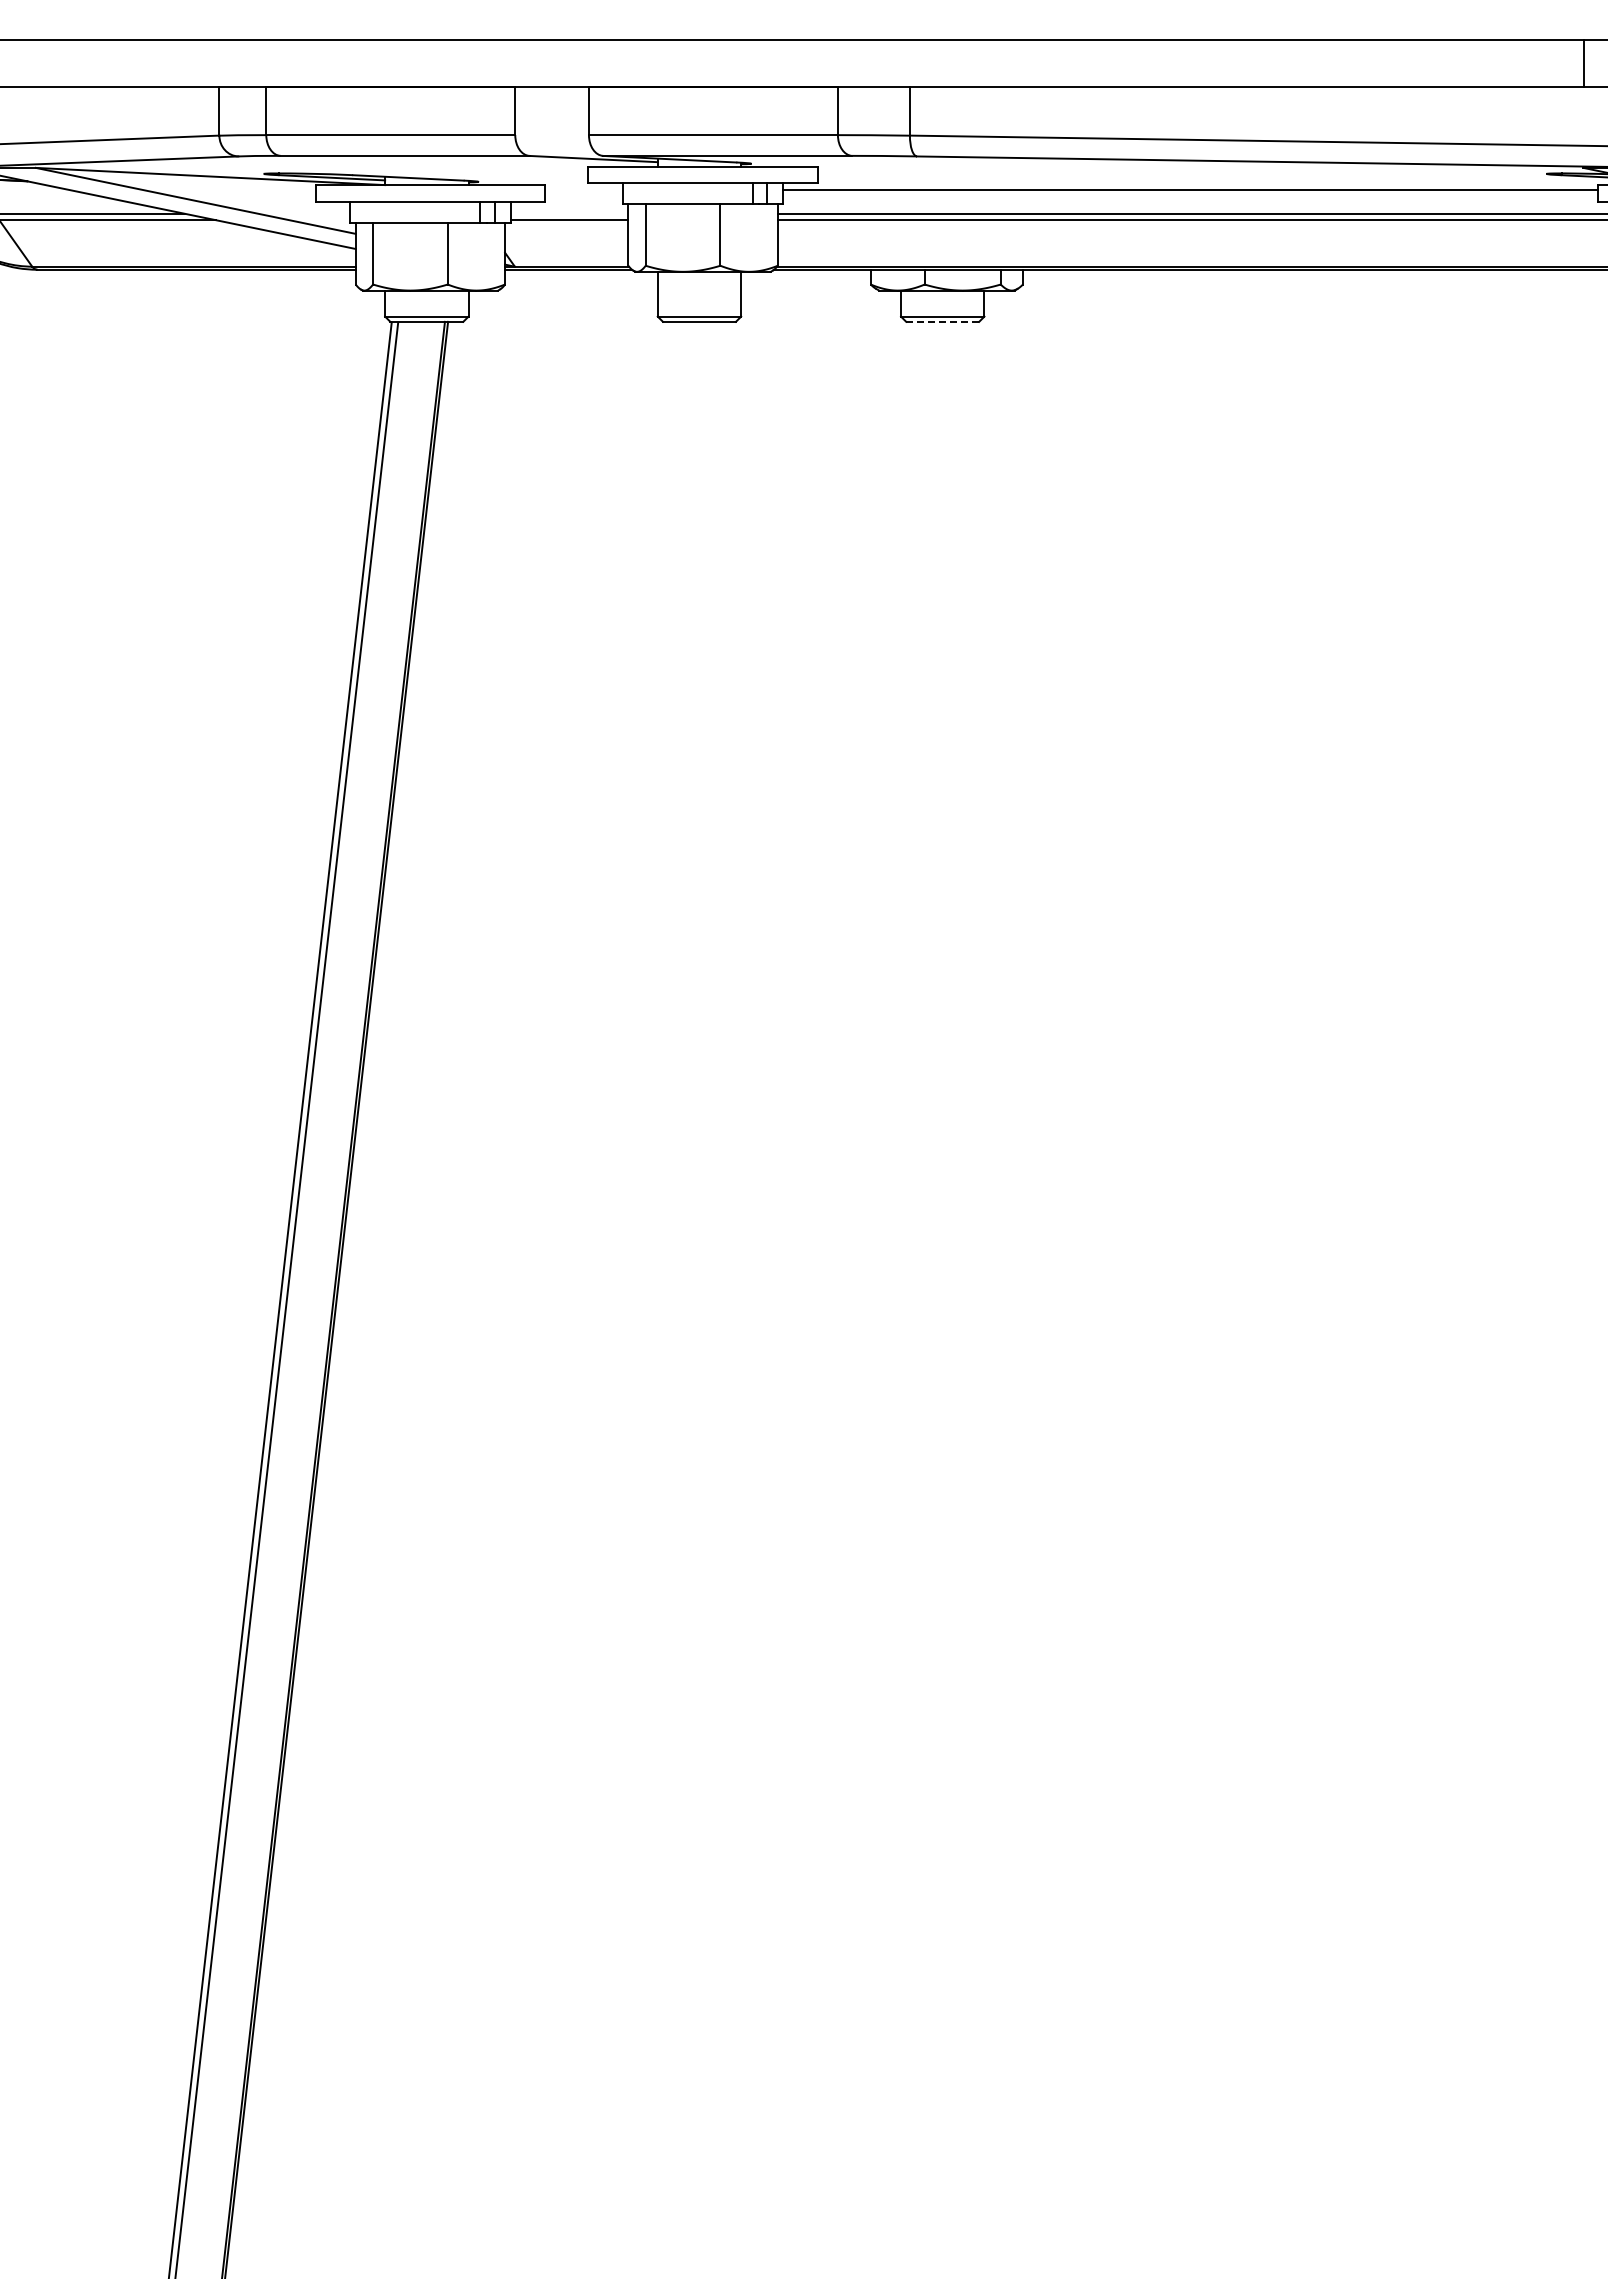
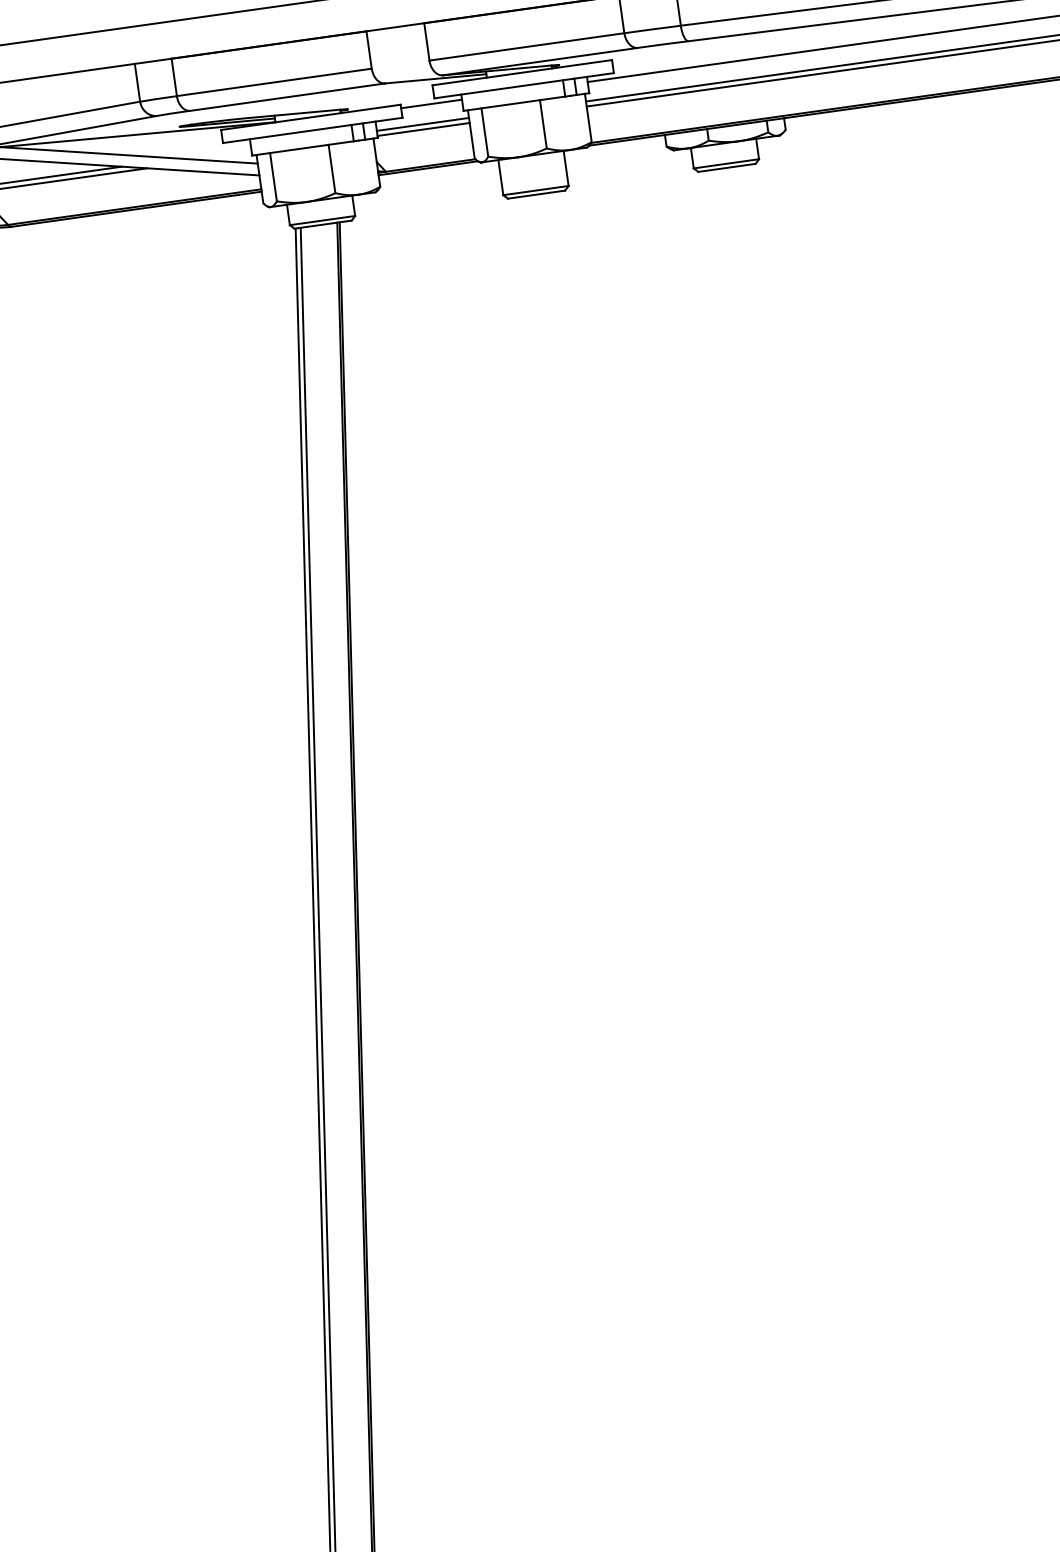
line: (583, 189) -> (431, 103), added
line: (569, 213) -> (422, 124), added
line: (942, 321) -> (726, 167), dashed -> solid

